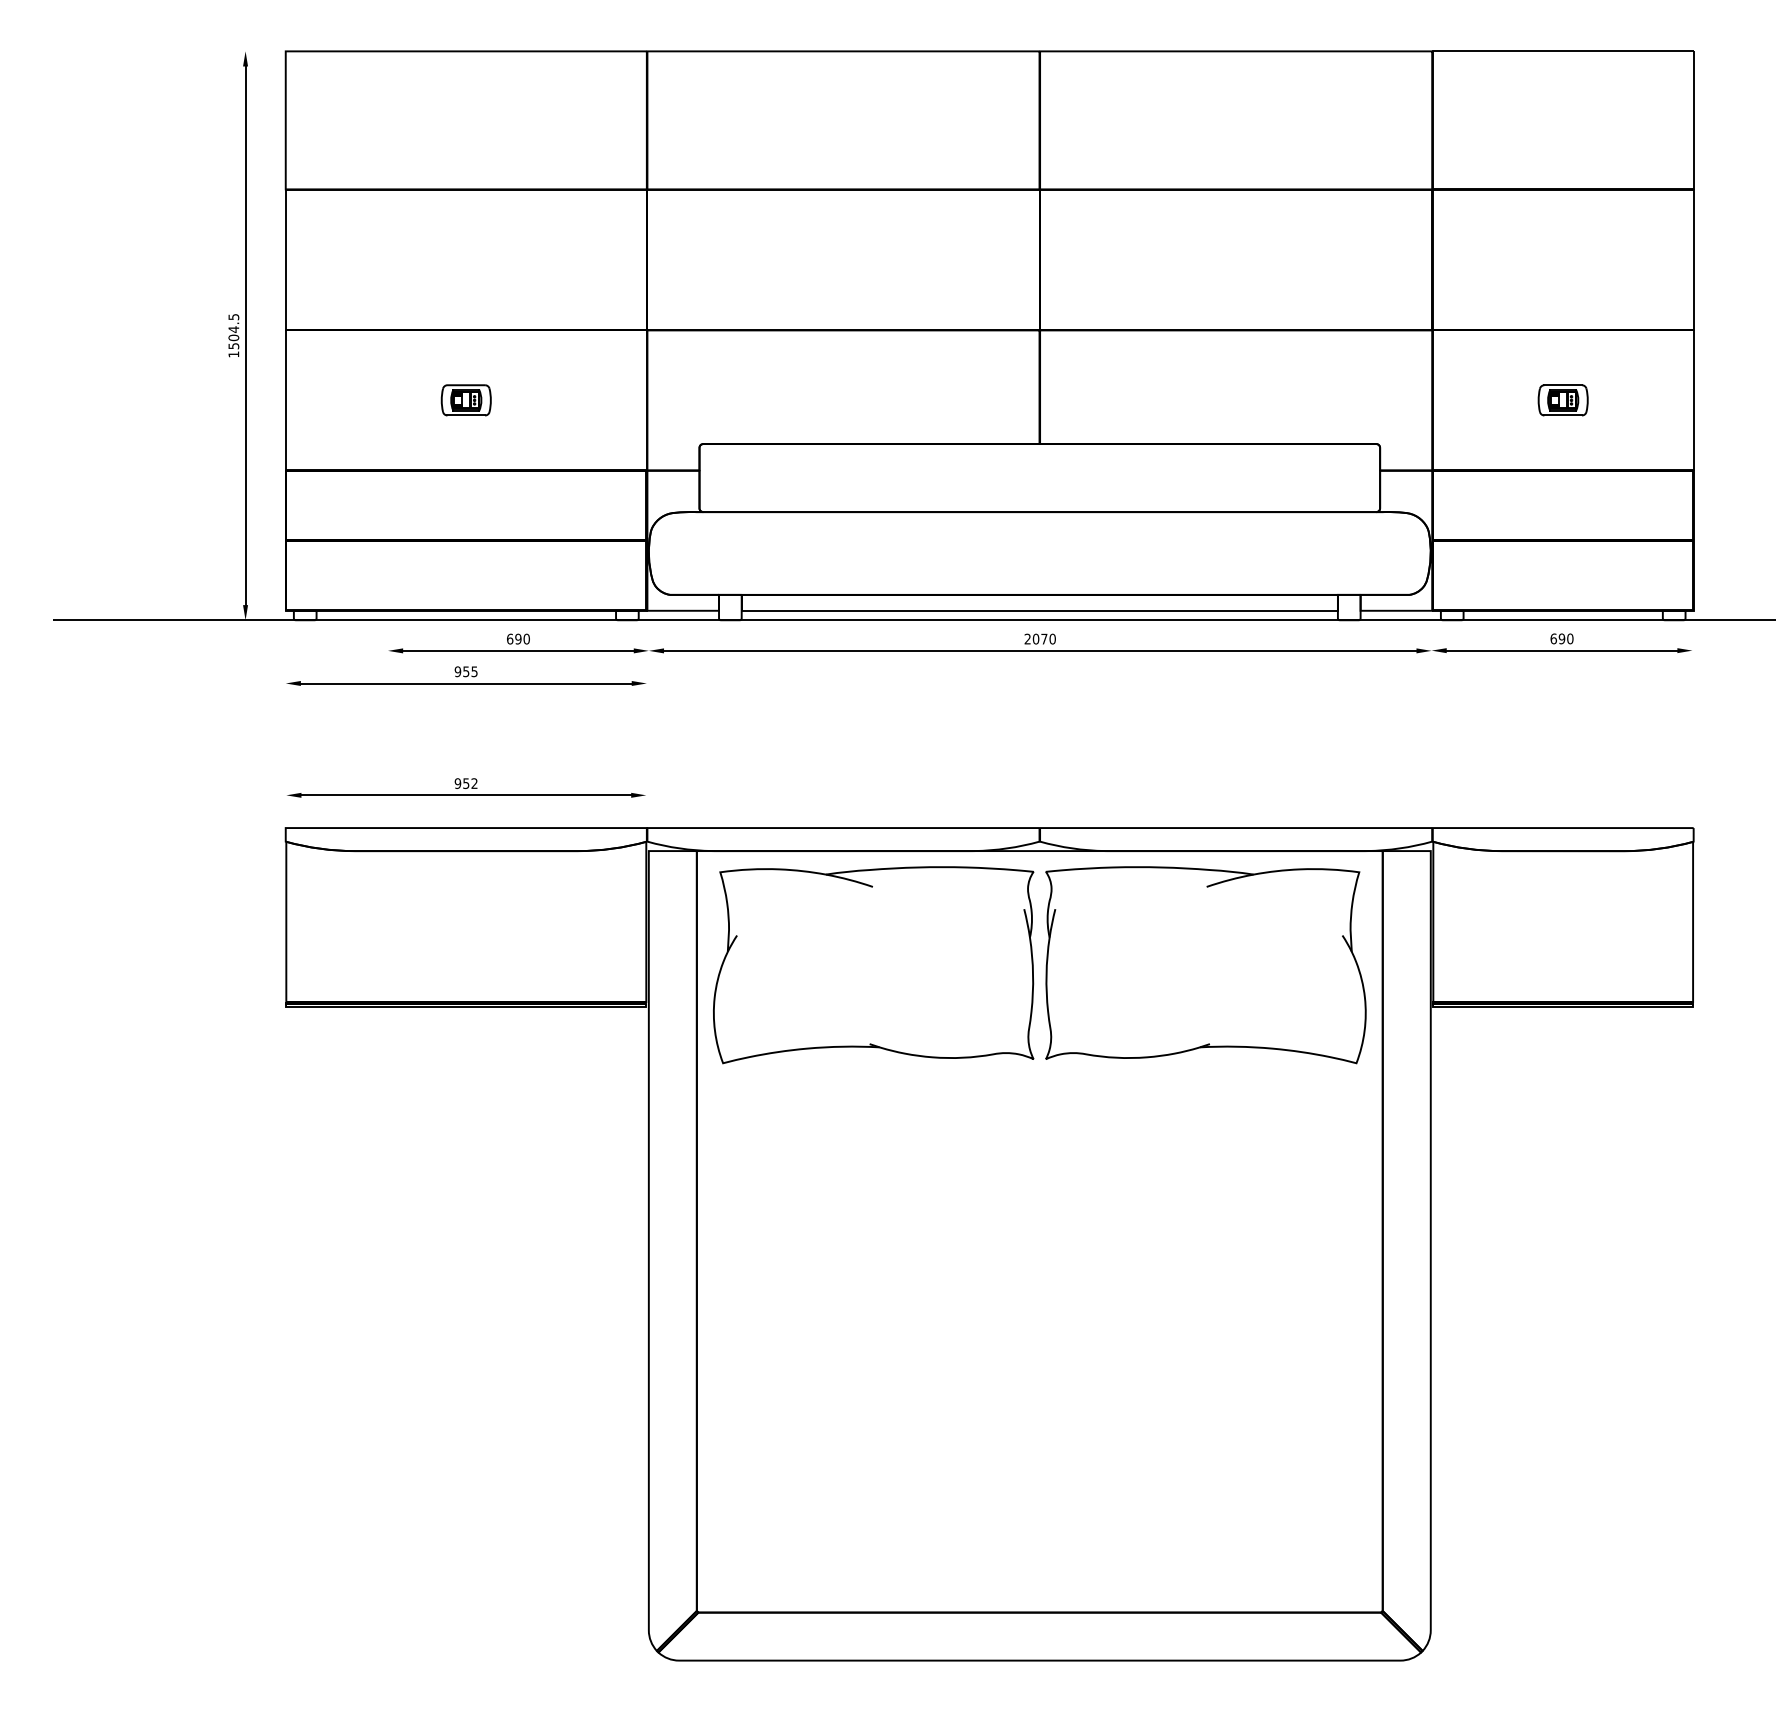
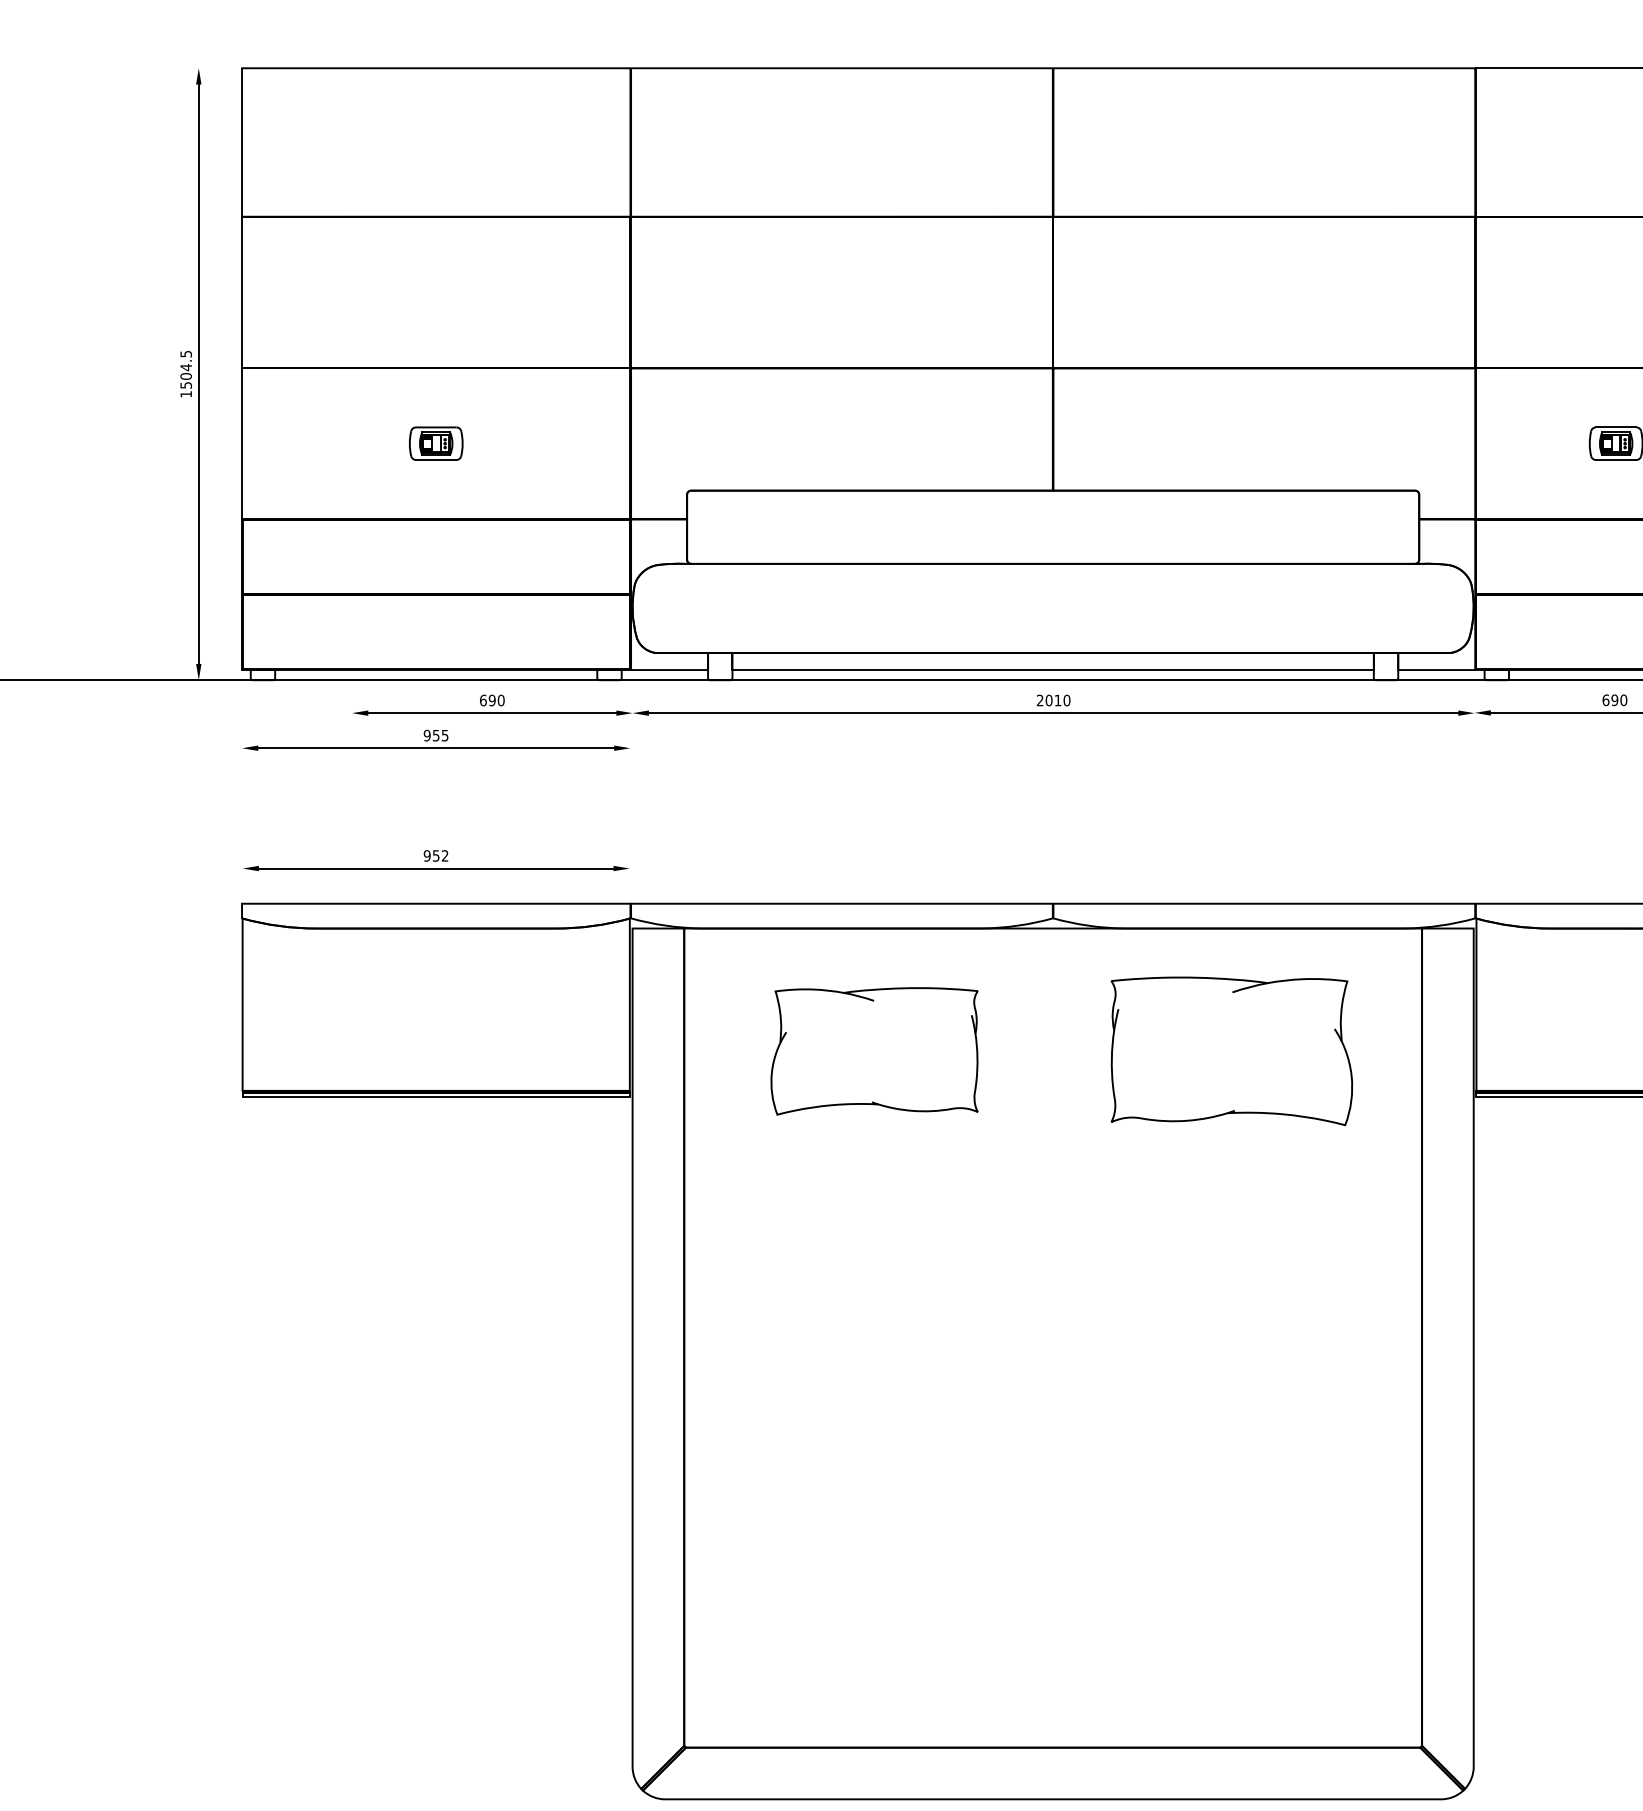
text: (1044, 638) -> (1058, 699), 2070 -> 2010
part: (873, 965) -> (874, 1051), size x0.6
part: (1205, 965) -> (1231, 1051), size x0.7

